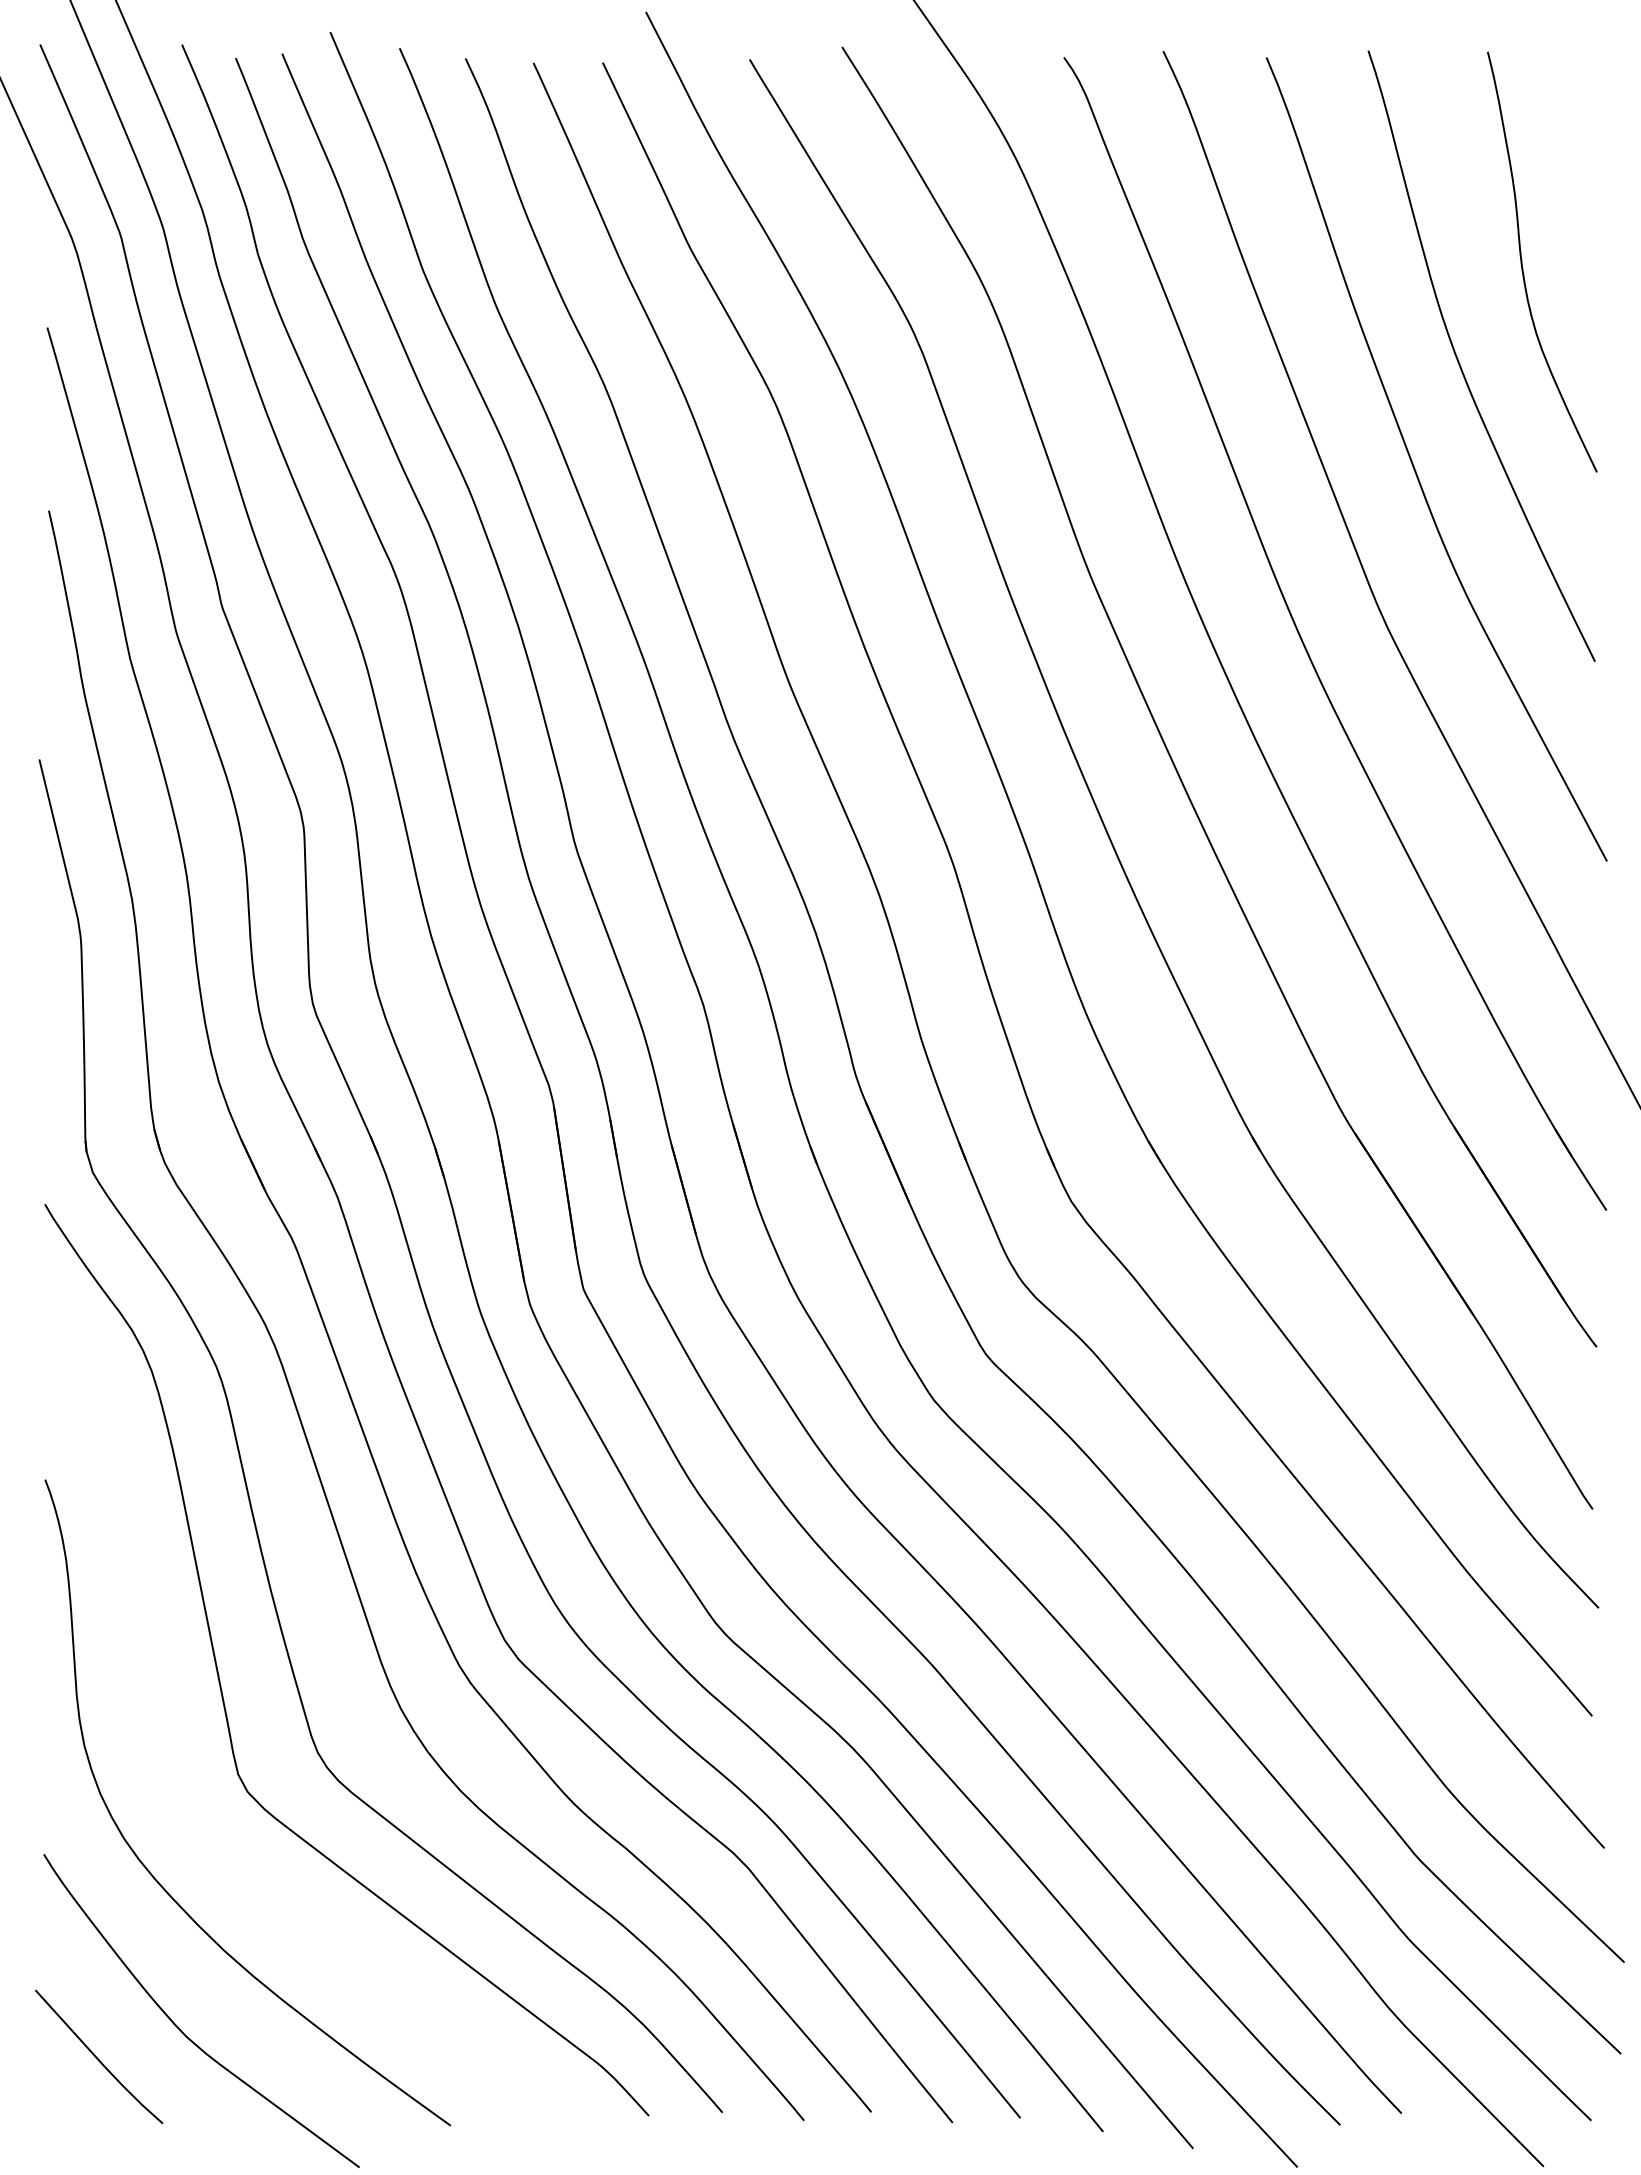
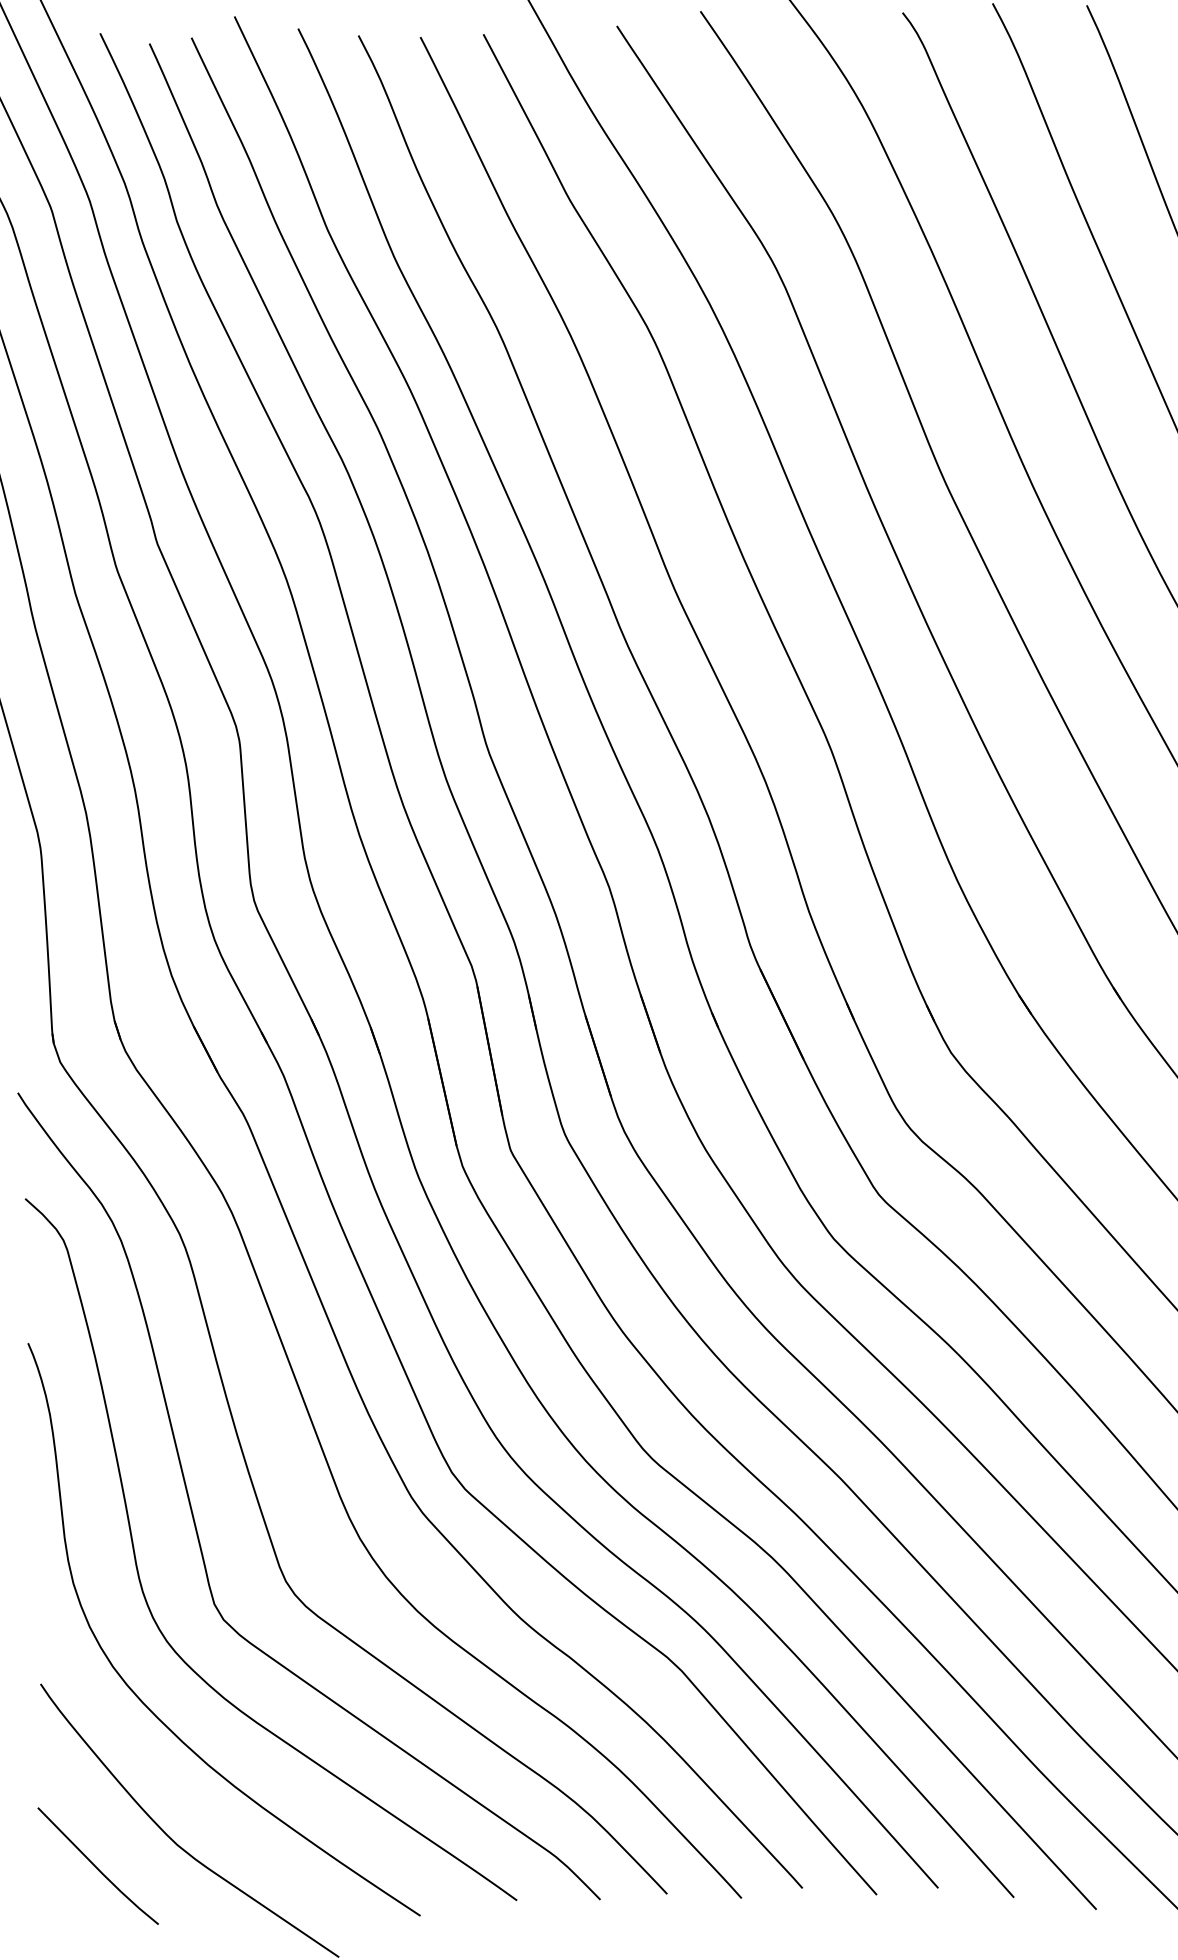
curve: (160, 1753) -> (142, 1588), added

